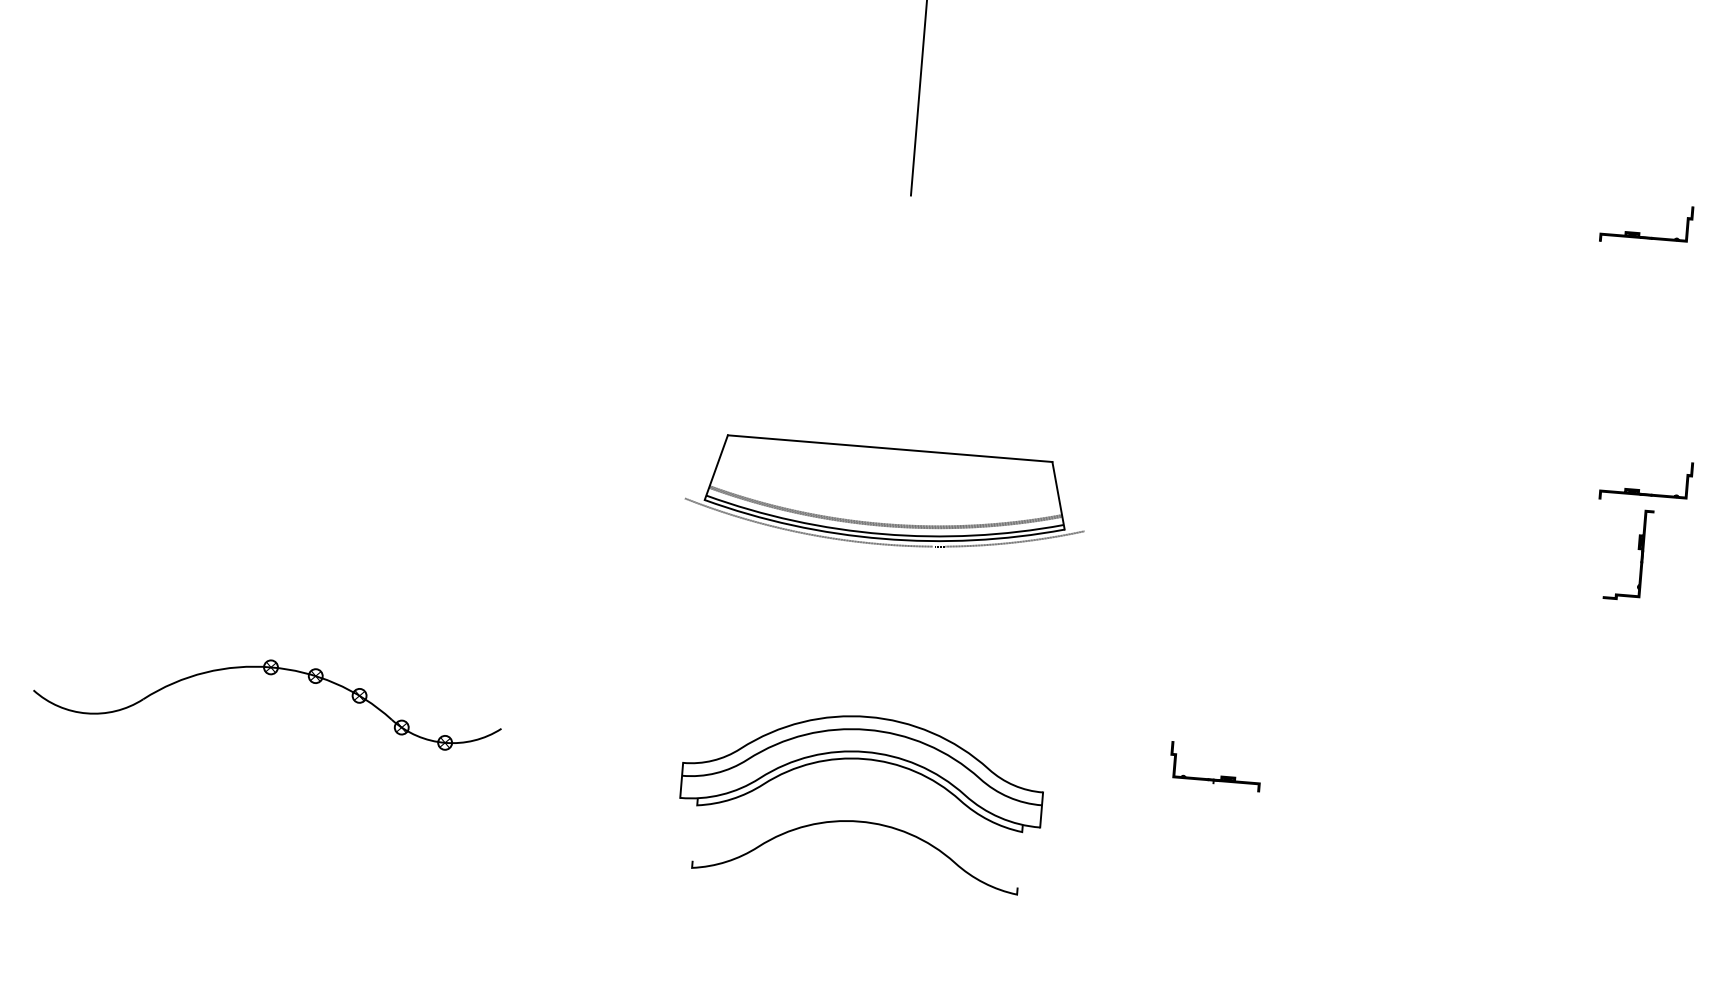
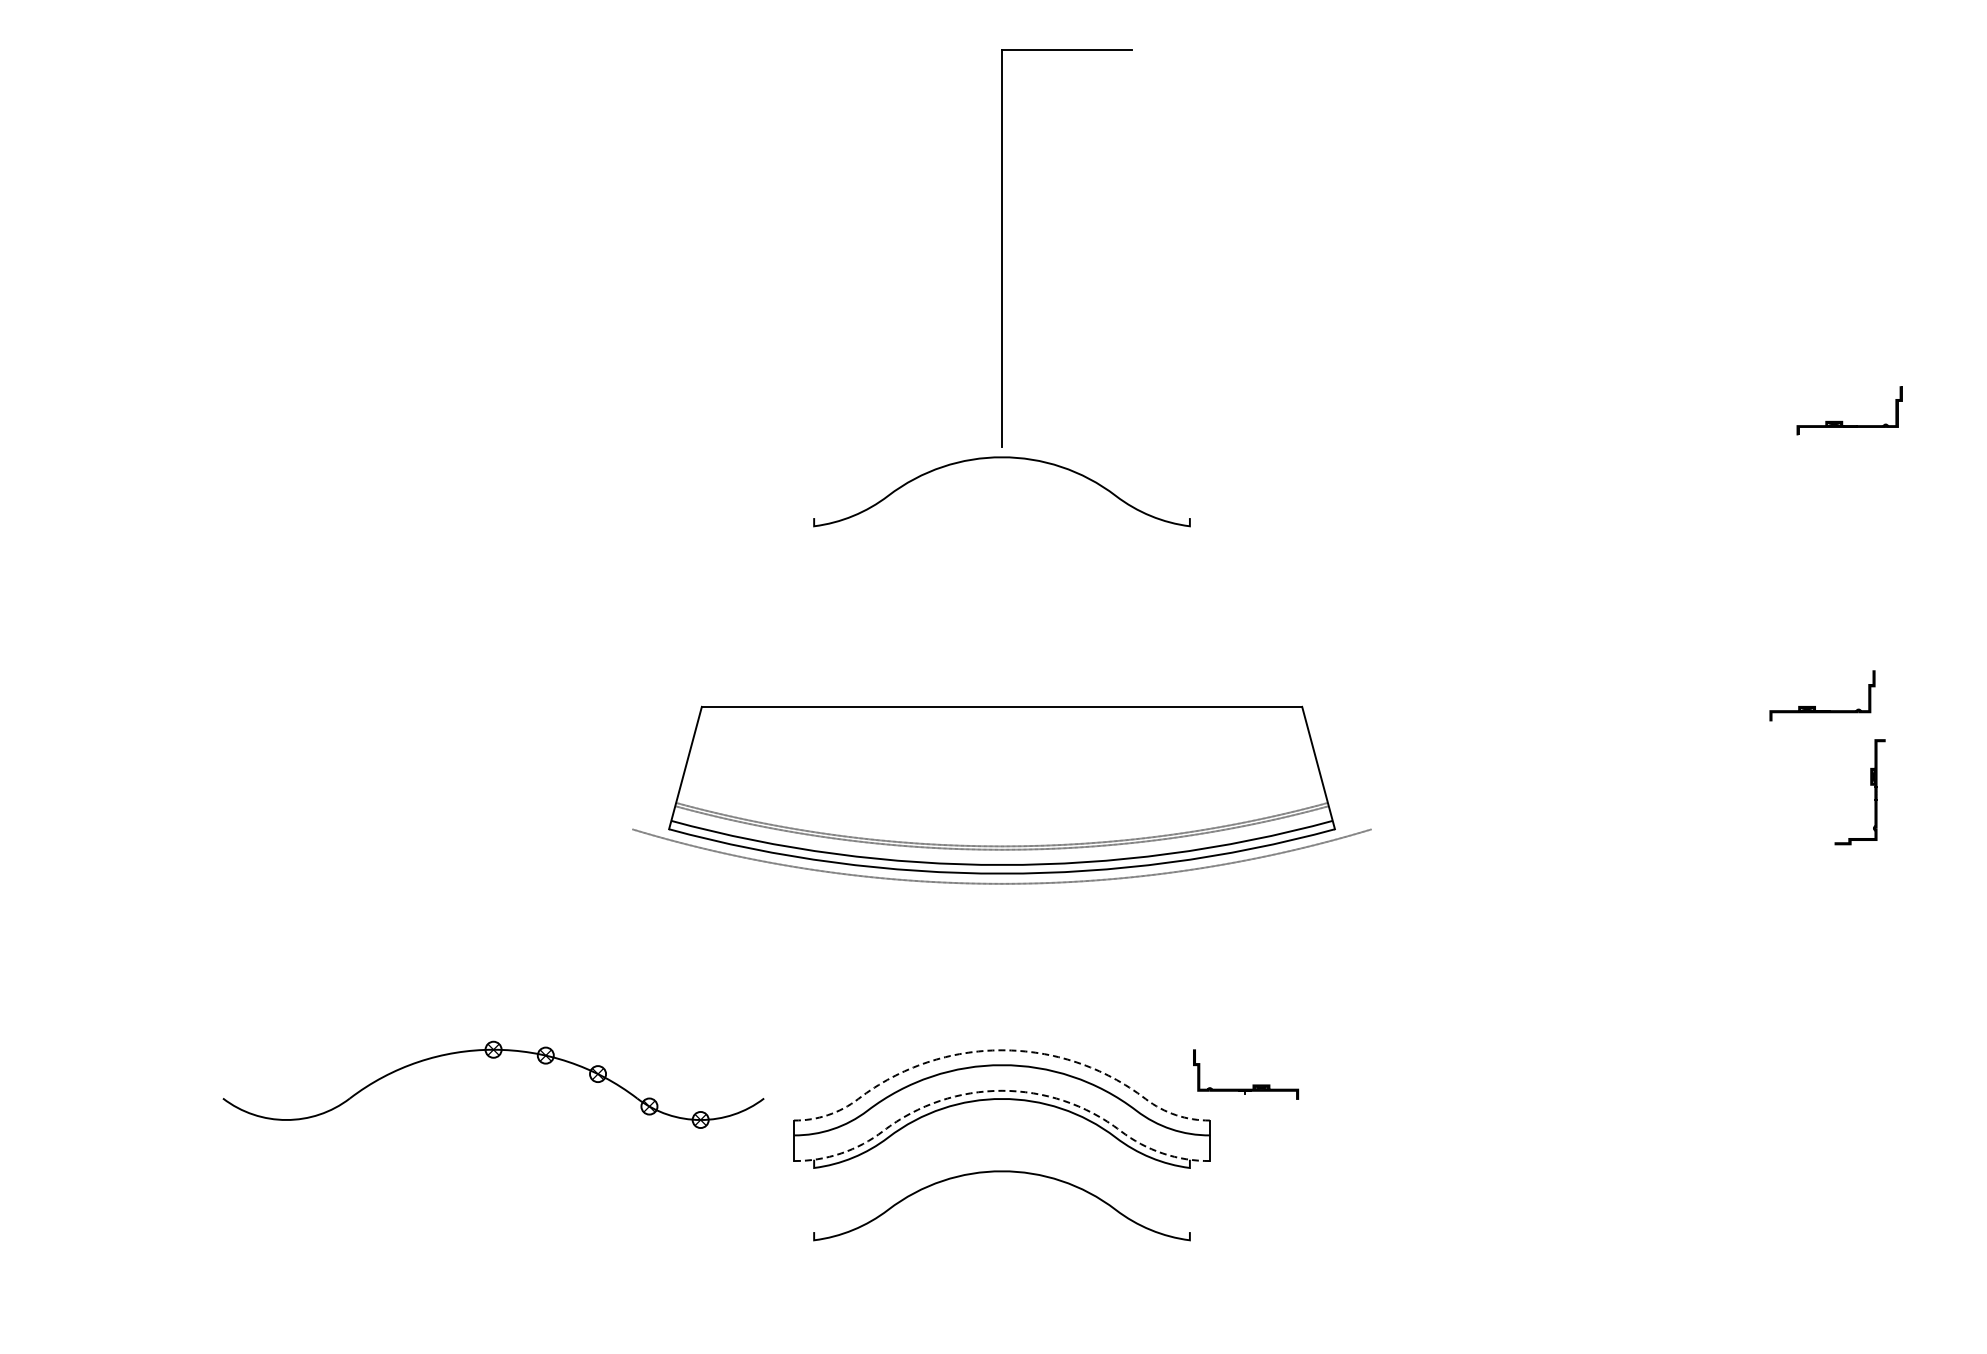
curve: (909, 205) -> (1001, 458), added
part: (1639, 489) -> (1815, 706), moved
part: (885, 496) -> (1001, 795), size x1.6
part: (270, 674) -> (493, 1058), moved
line: (868, 717) -> (1002, 1050), solid -> dashed
line: (865, 751) -> (1002, 1090), solid -> dashed
part: (1220, 775) -> (1252, 1084), moved

